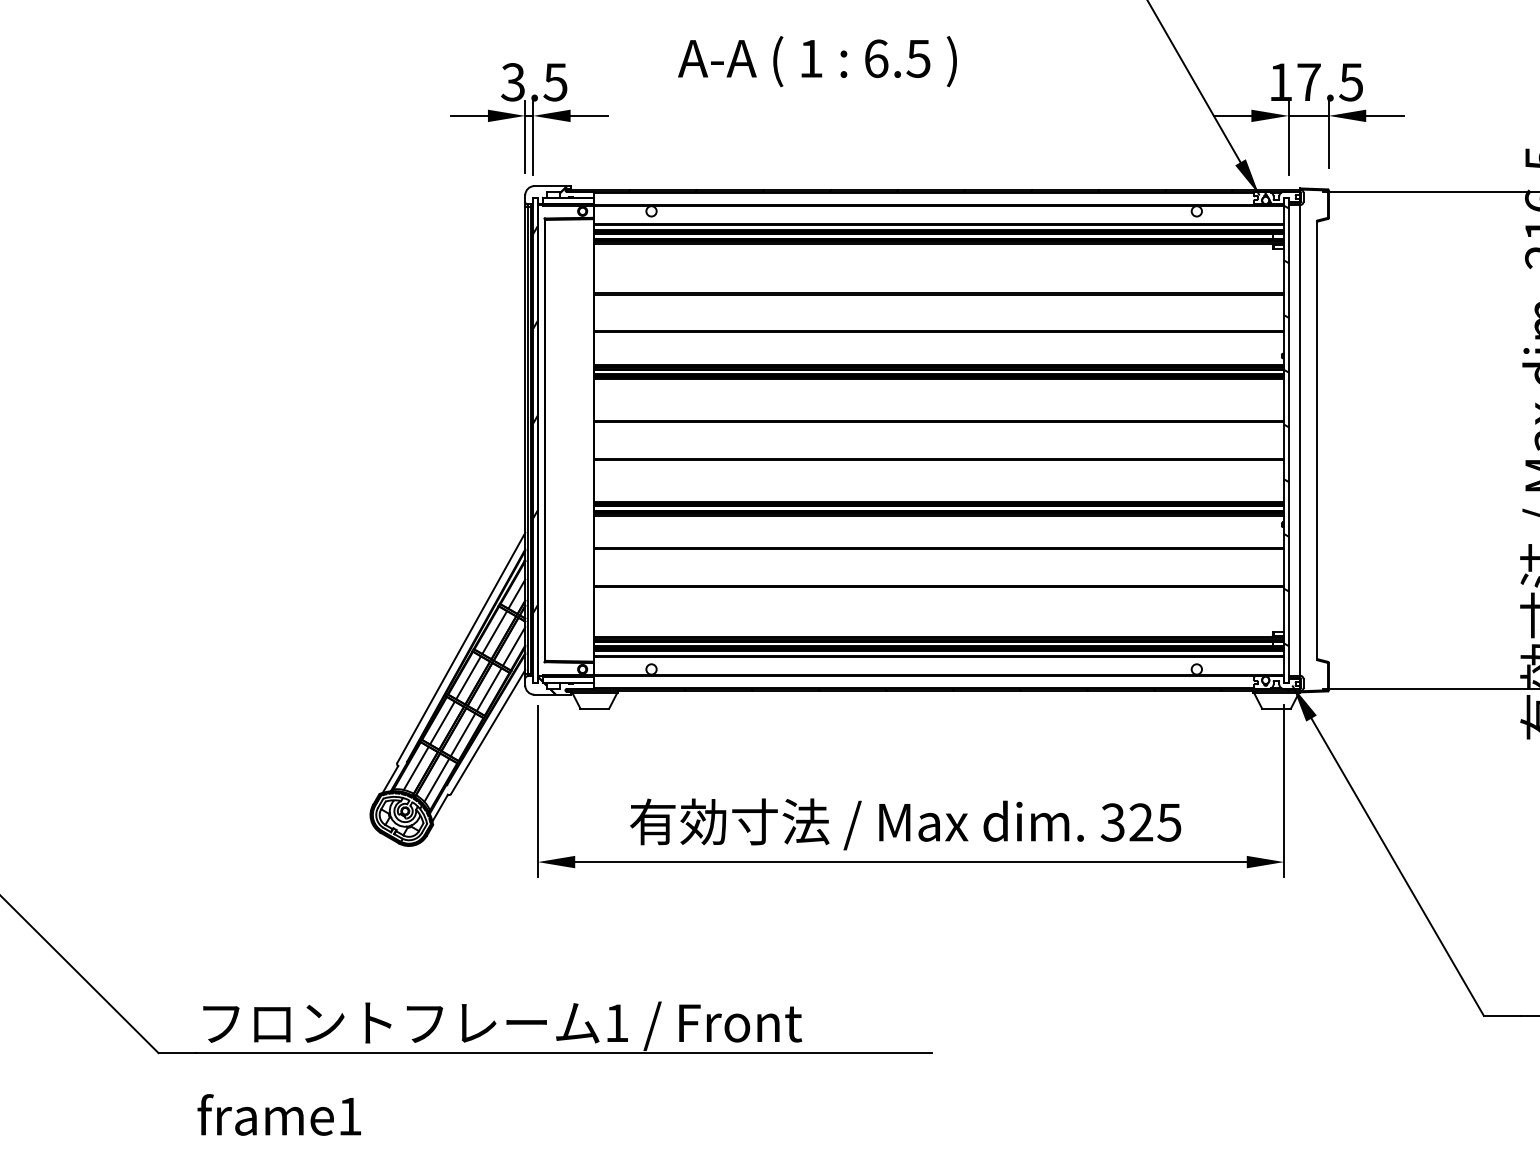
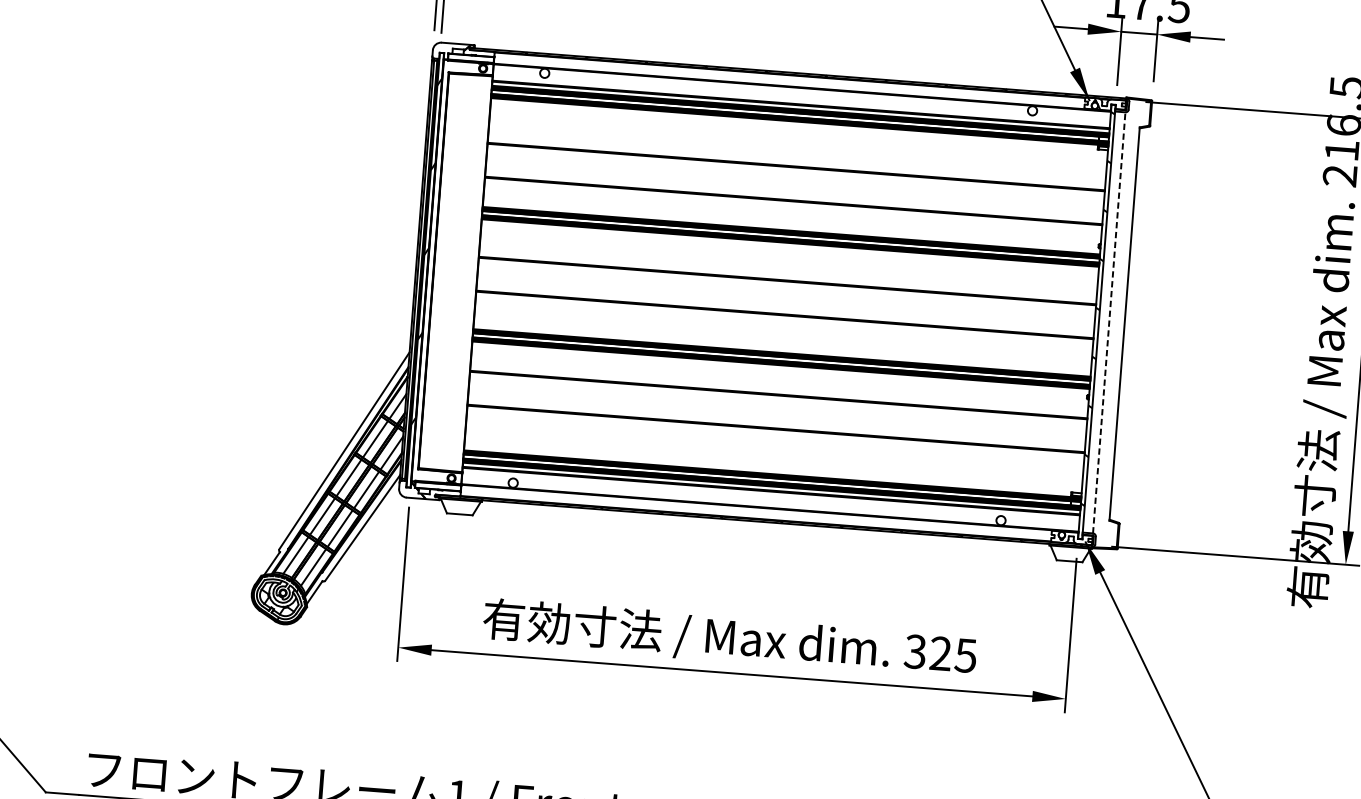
line: (1300, 439) -> (1109, 322), solid -> dashed

